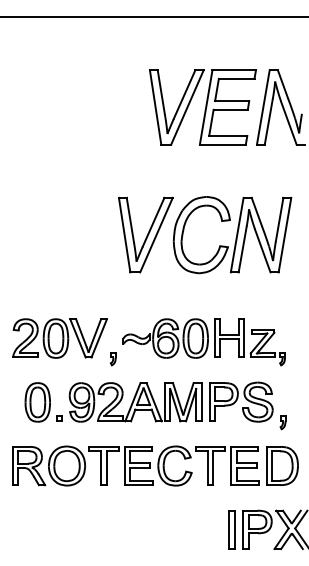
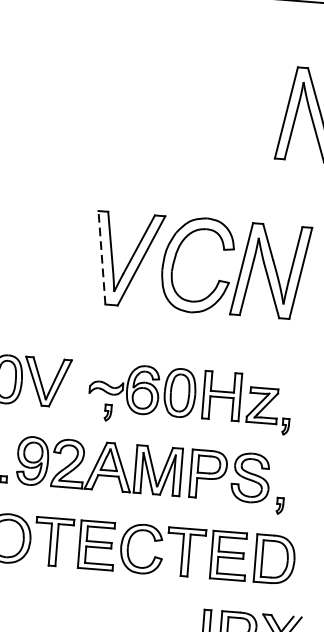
part: (202, 107) -> (210, 107), removed
line: (124, 235) -> (101, 258), solid -> dashed
part: (113, 359) -> (108, 413), moved

